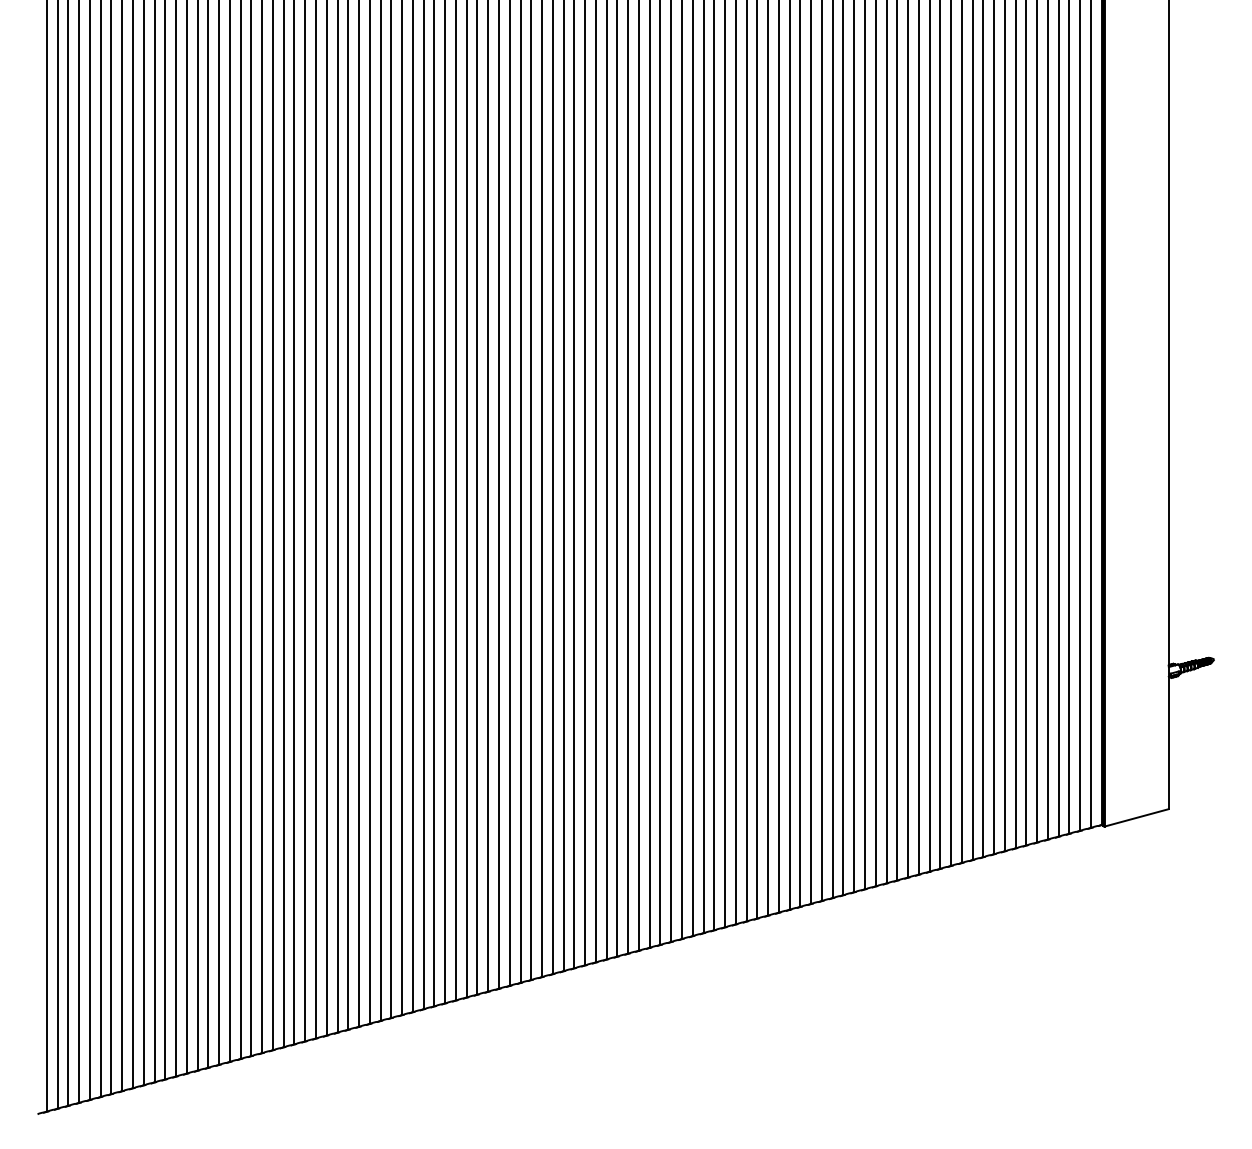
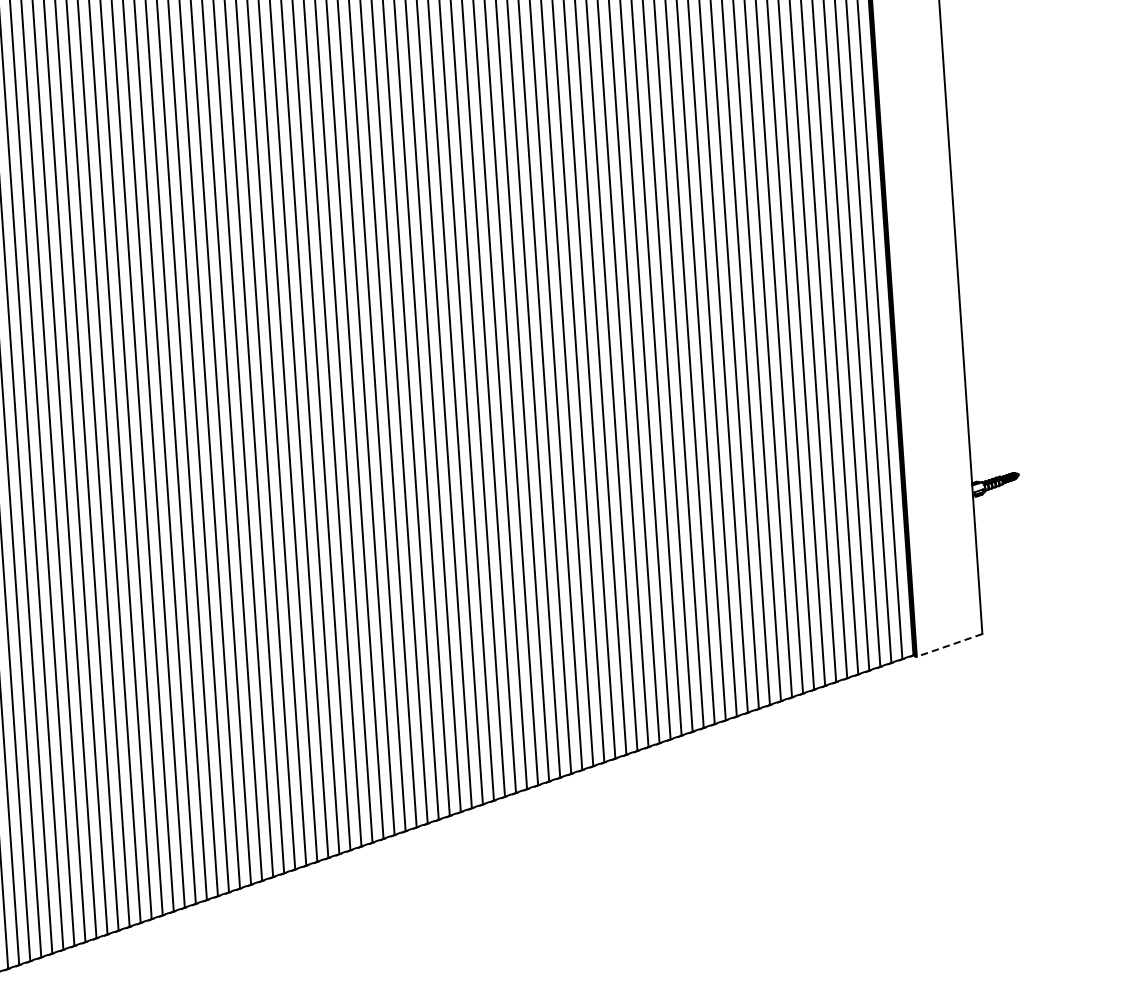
line: (1136, 817) -> (949, 645), solid -> dashed

